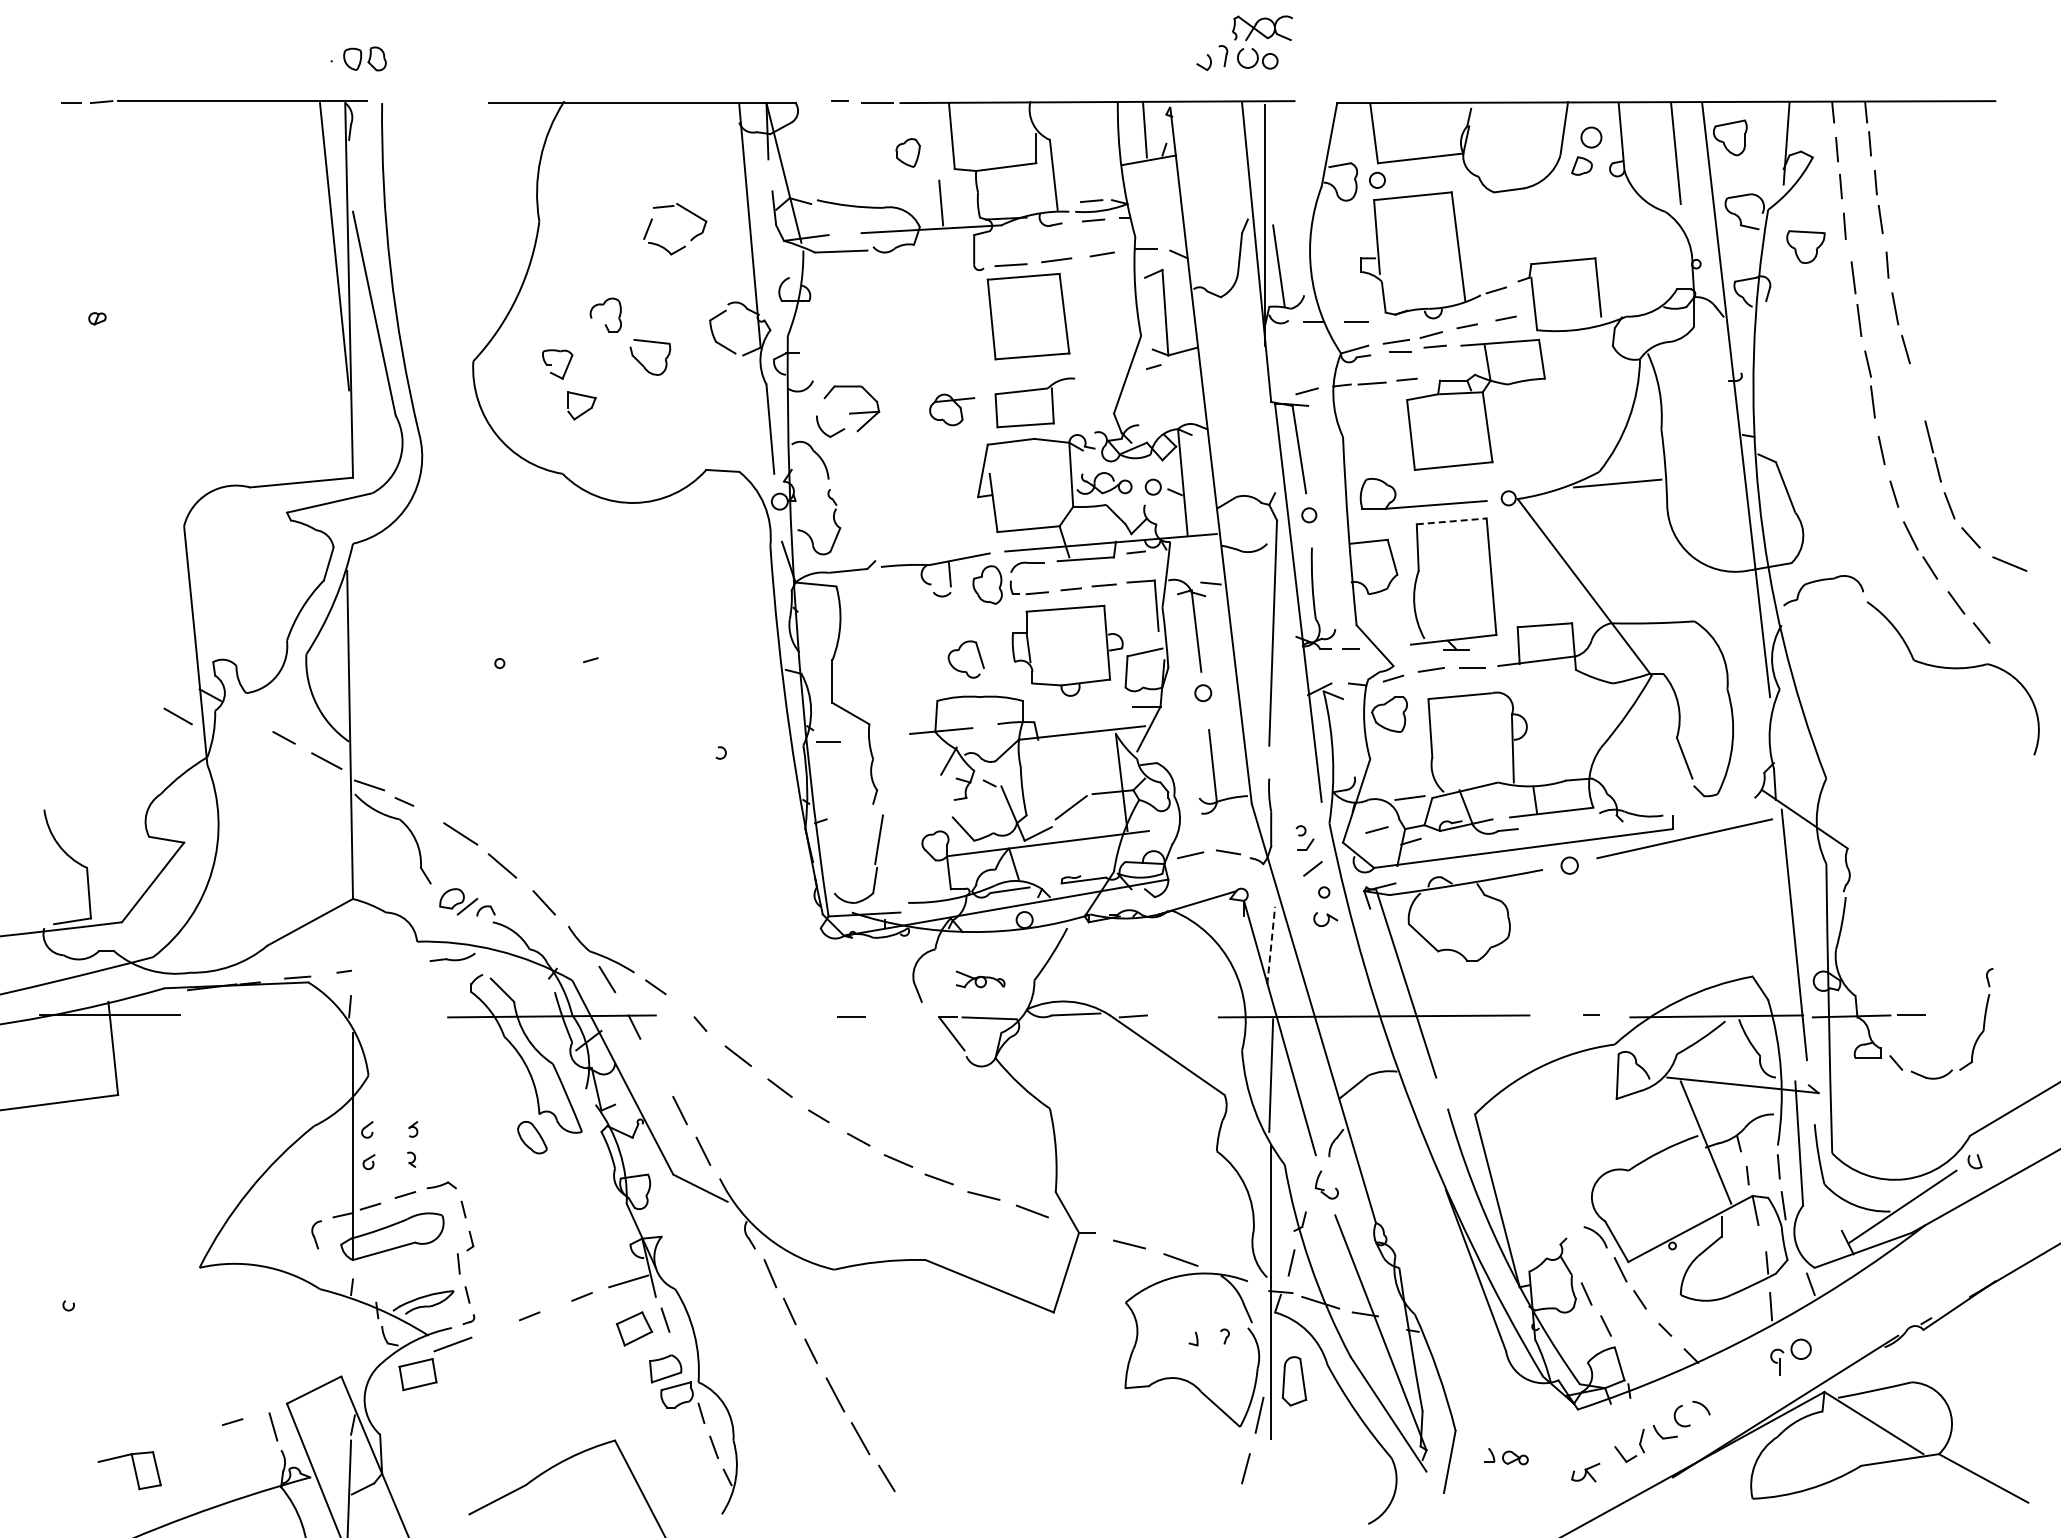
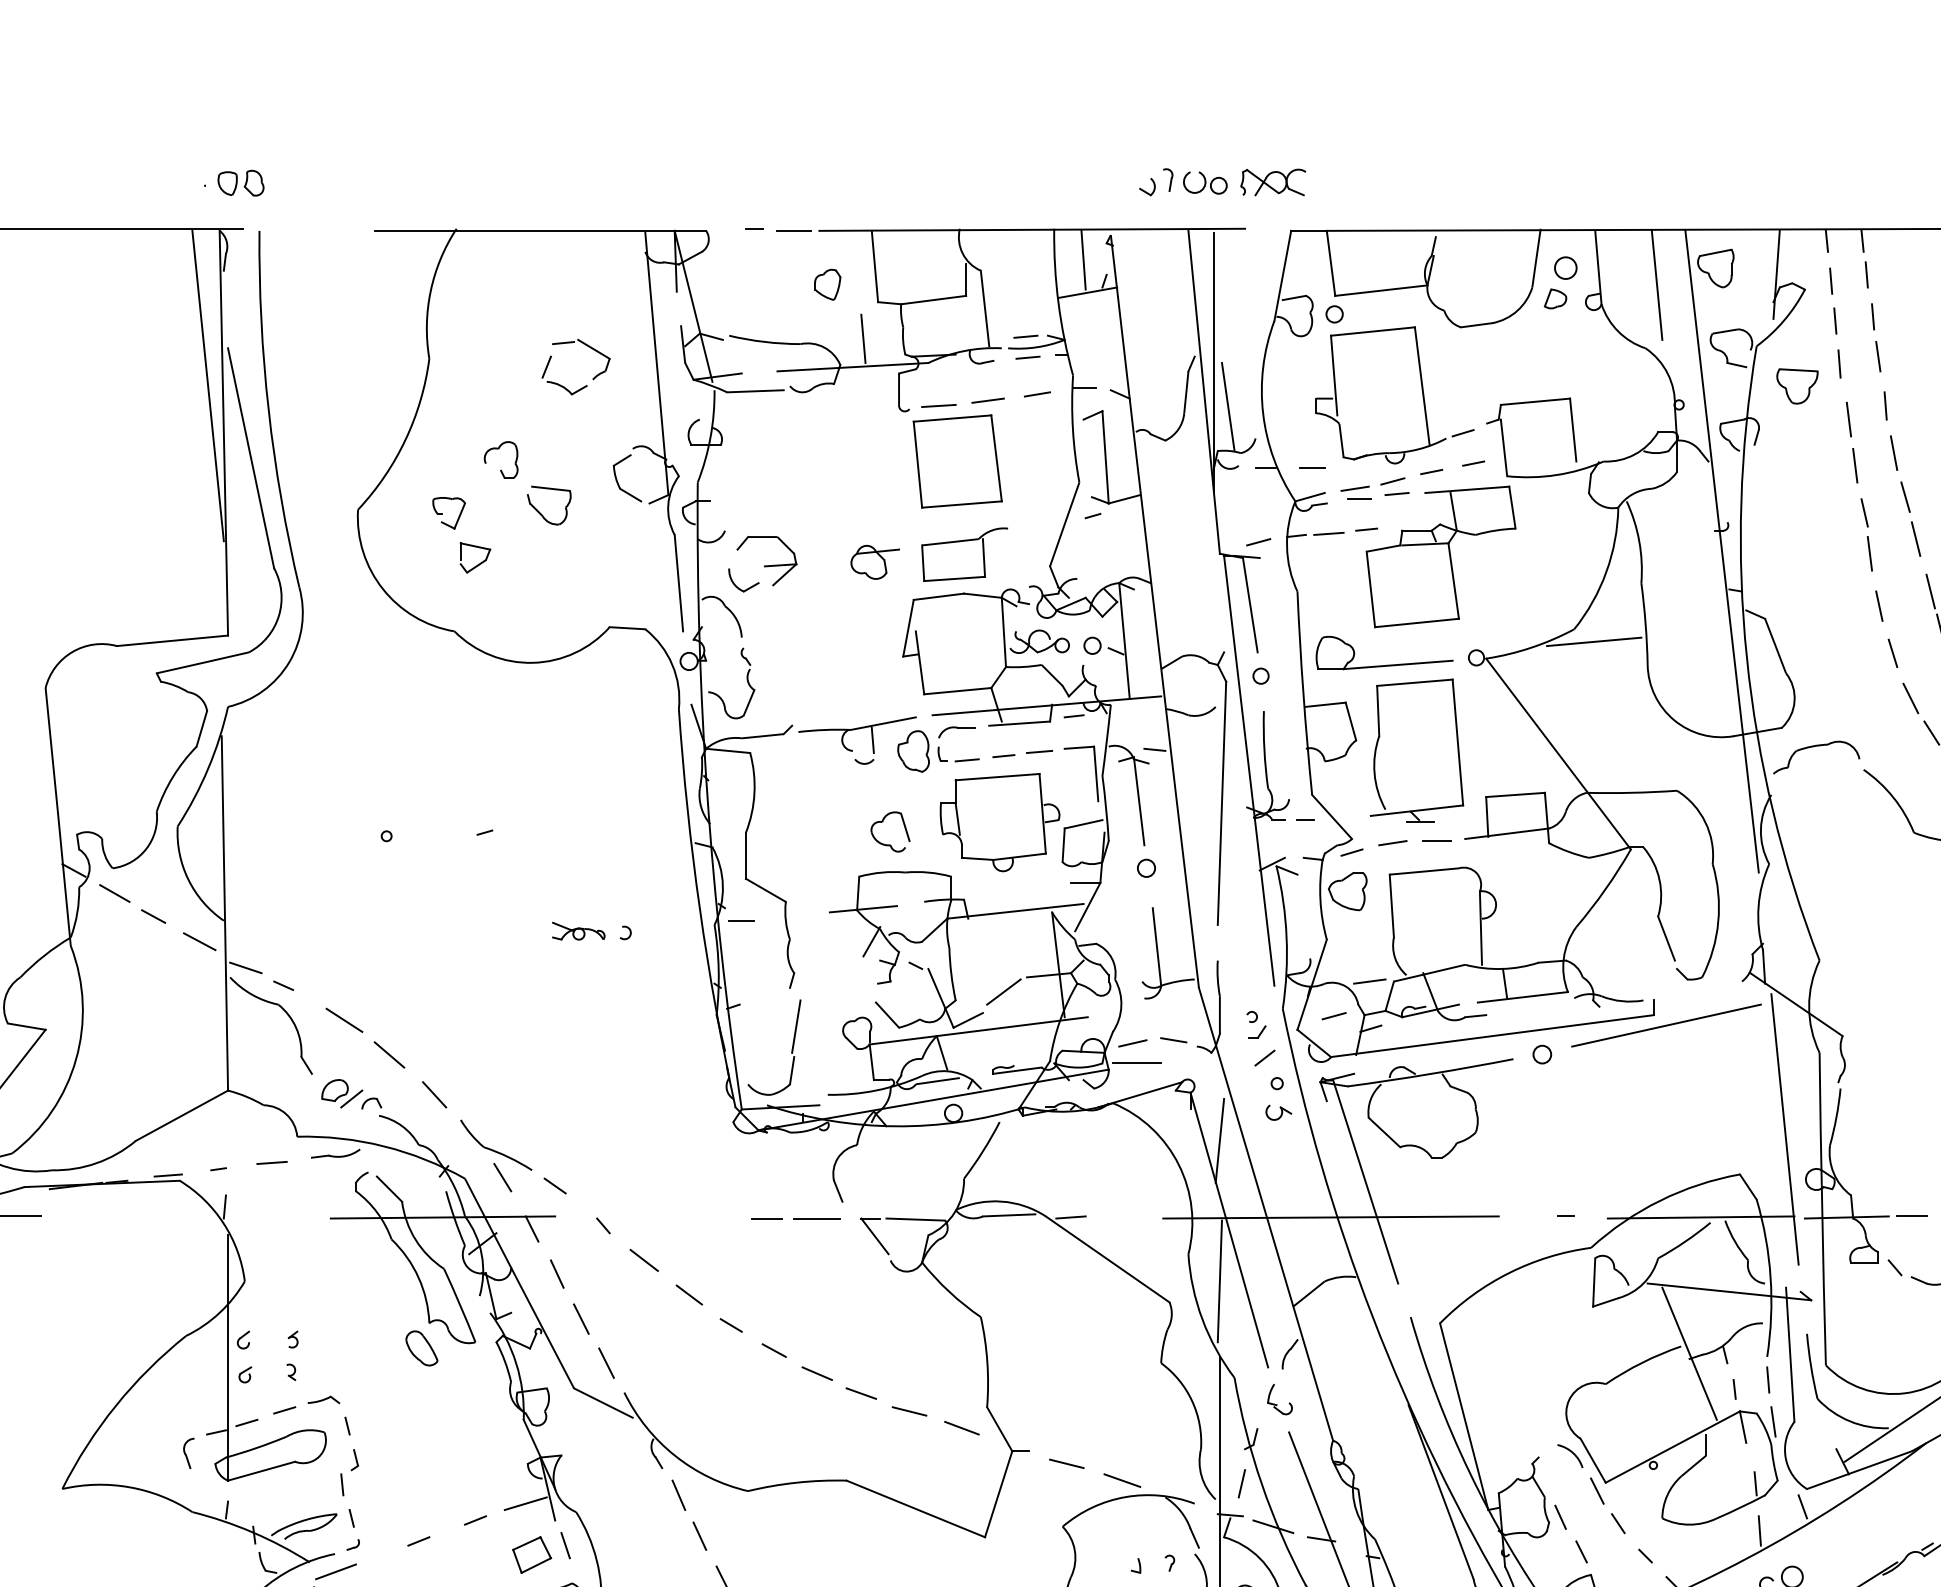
part: (1262, 28) -> (1273, 182), moved
line: (1915, 387) -> (1915, 538), added
line: (1452, 521) -> (1415, 682), dashed -> solid
line: (177, 716) -> (114, 893), moved
line: (1194, 873) -> (1137, 1063), added
line: (1271, 945) -> (1220, 1140), dashed -> solid
line: (393, 965) -> (271, 1162), added
part: (980, 979) -> (578, 931), moved
line: (898, 1017) -> (817, 1218), added
line: (657, 1068) -> (556, 1273), added

